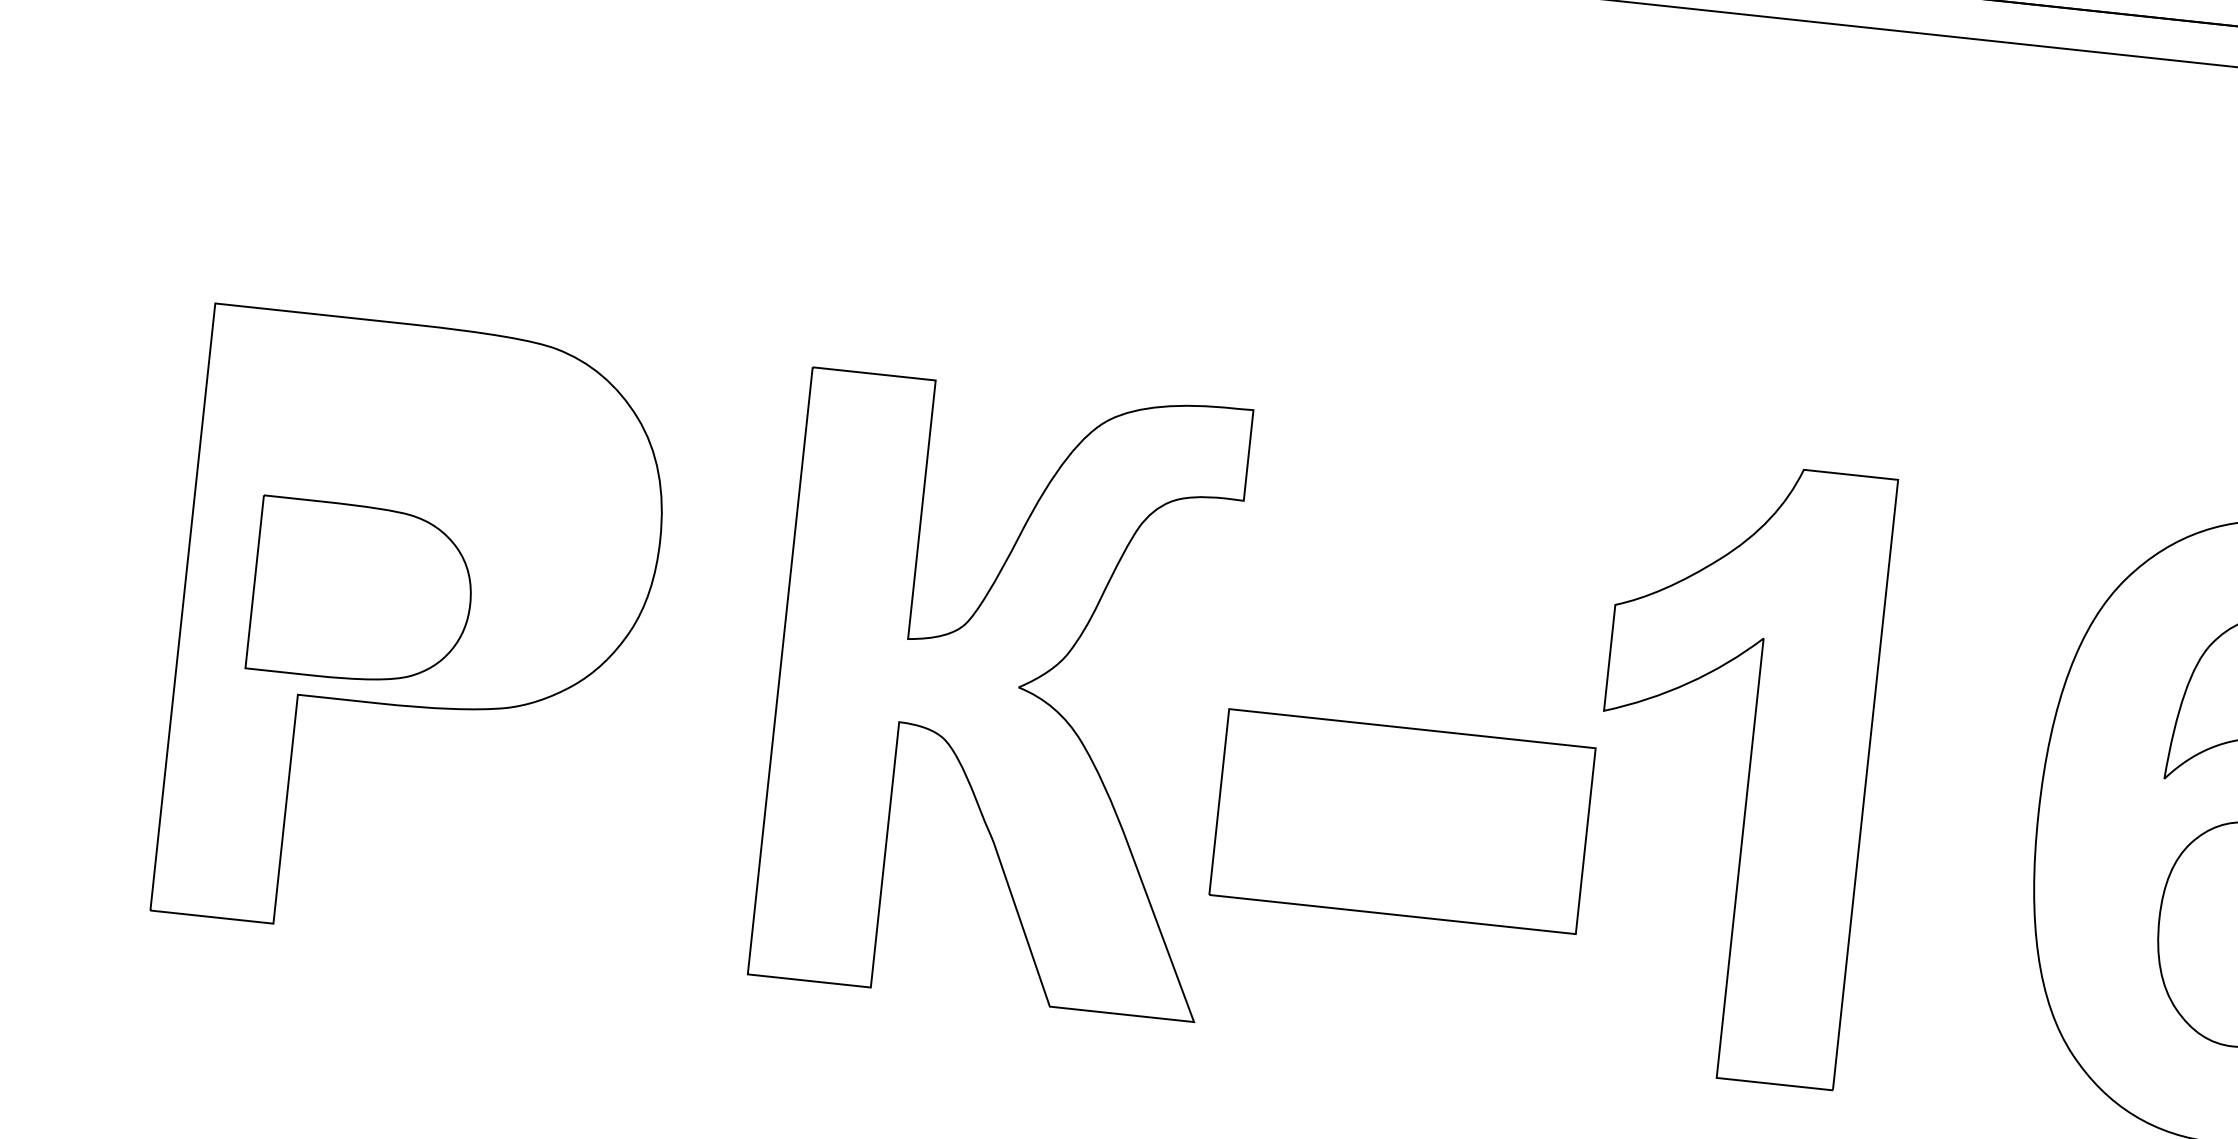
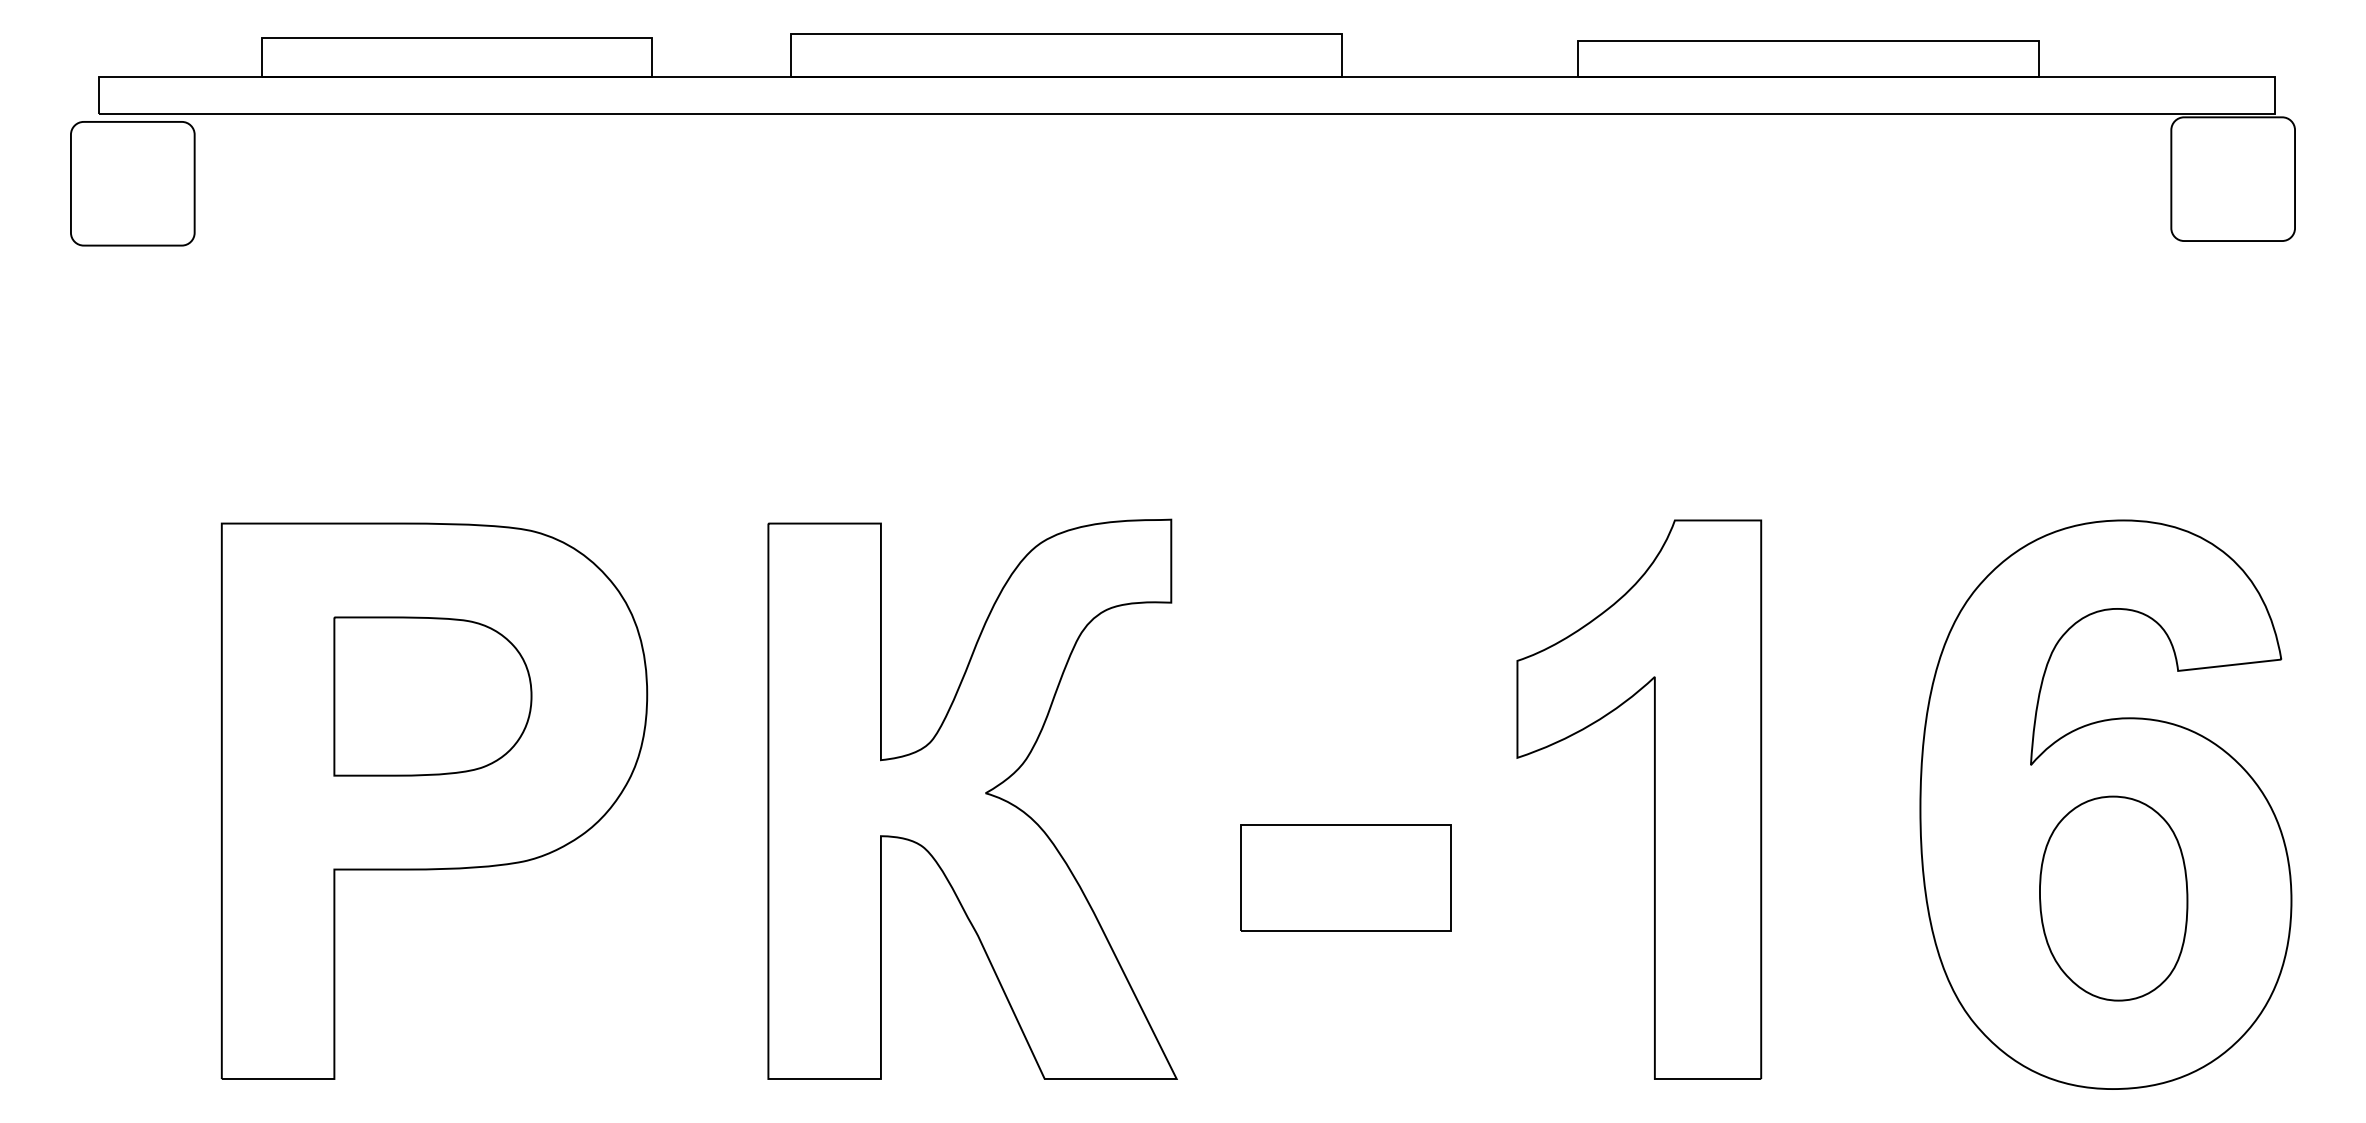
part: (361, 593) -> (432, 696), moved
part: (1402, 821) -> (1345, 877), size x0.62

